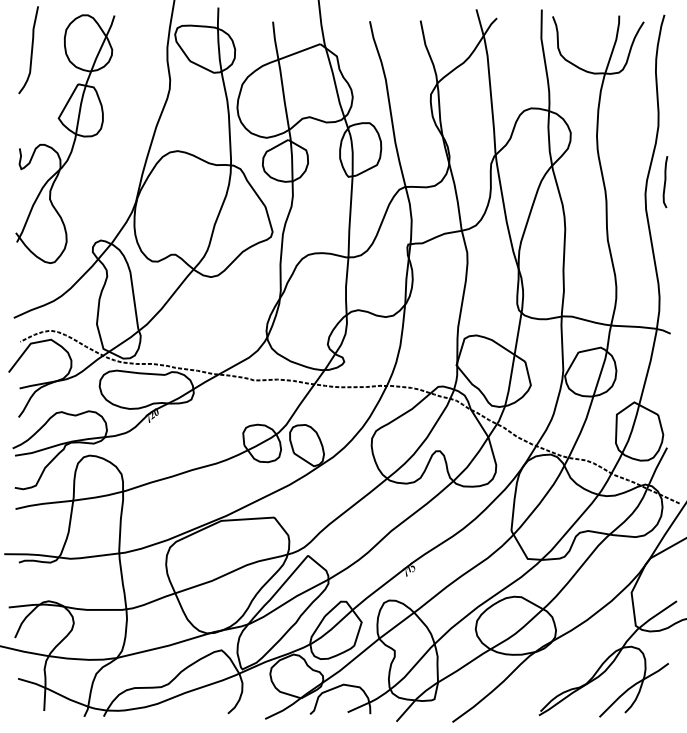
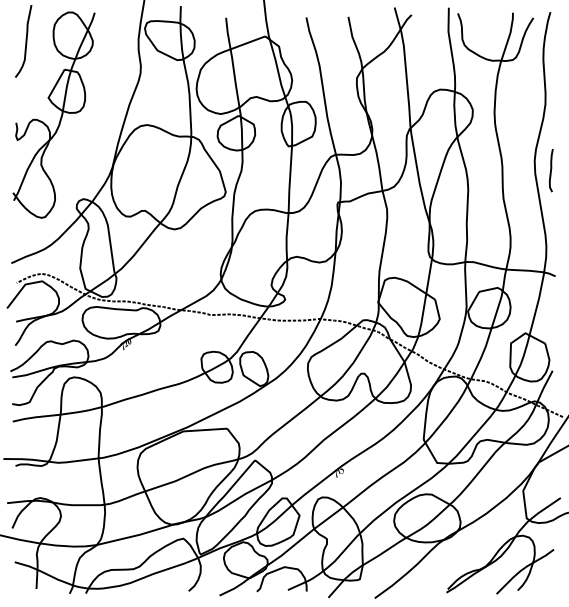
curve: (665, 182) -> (551, 170), moved

